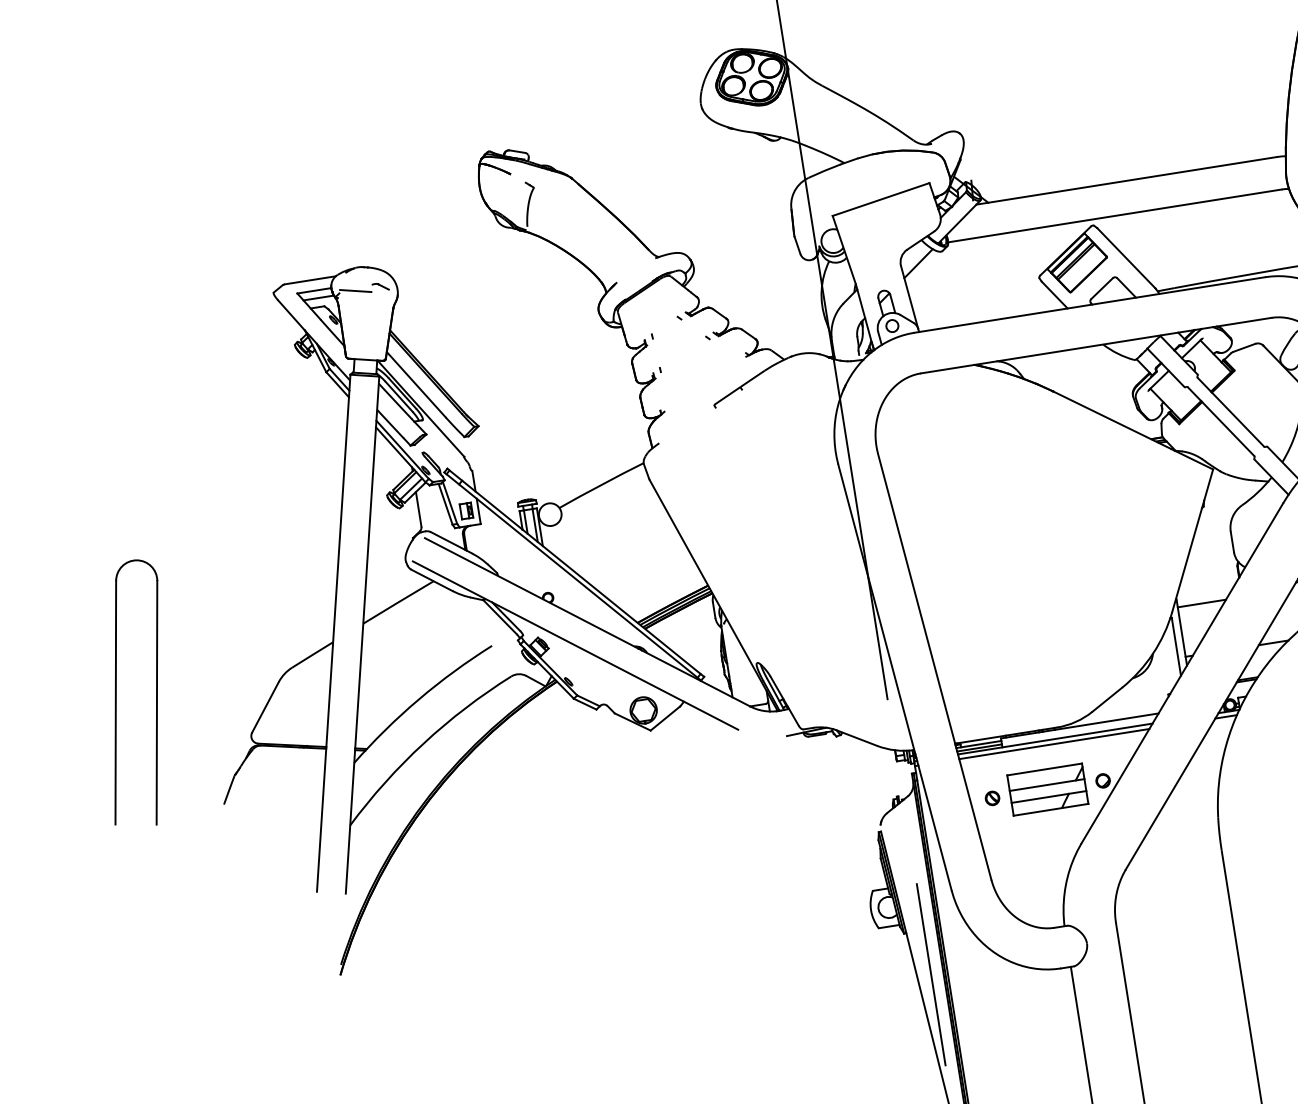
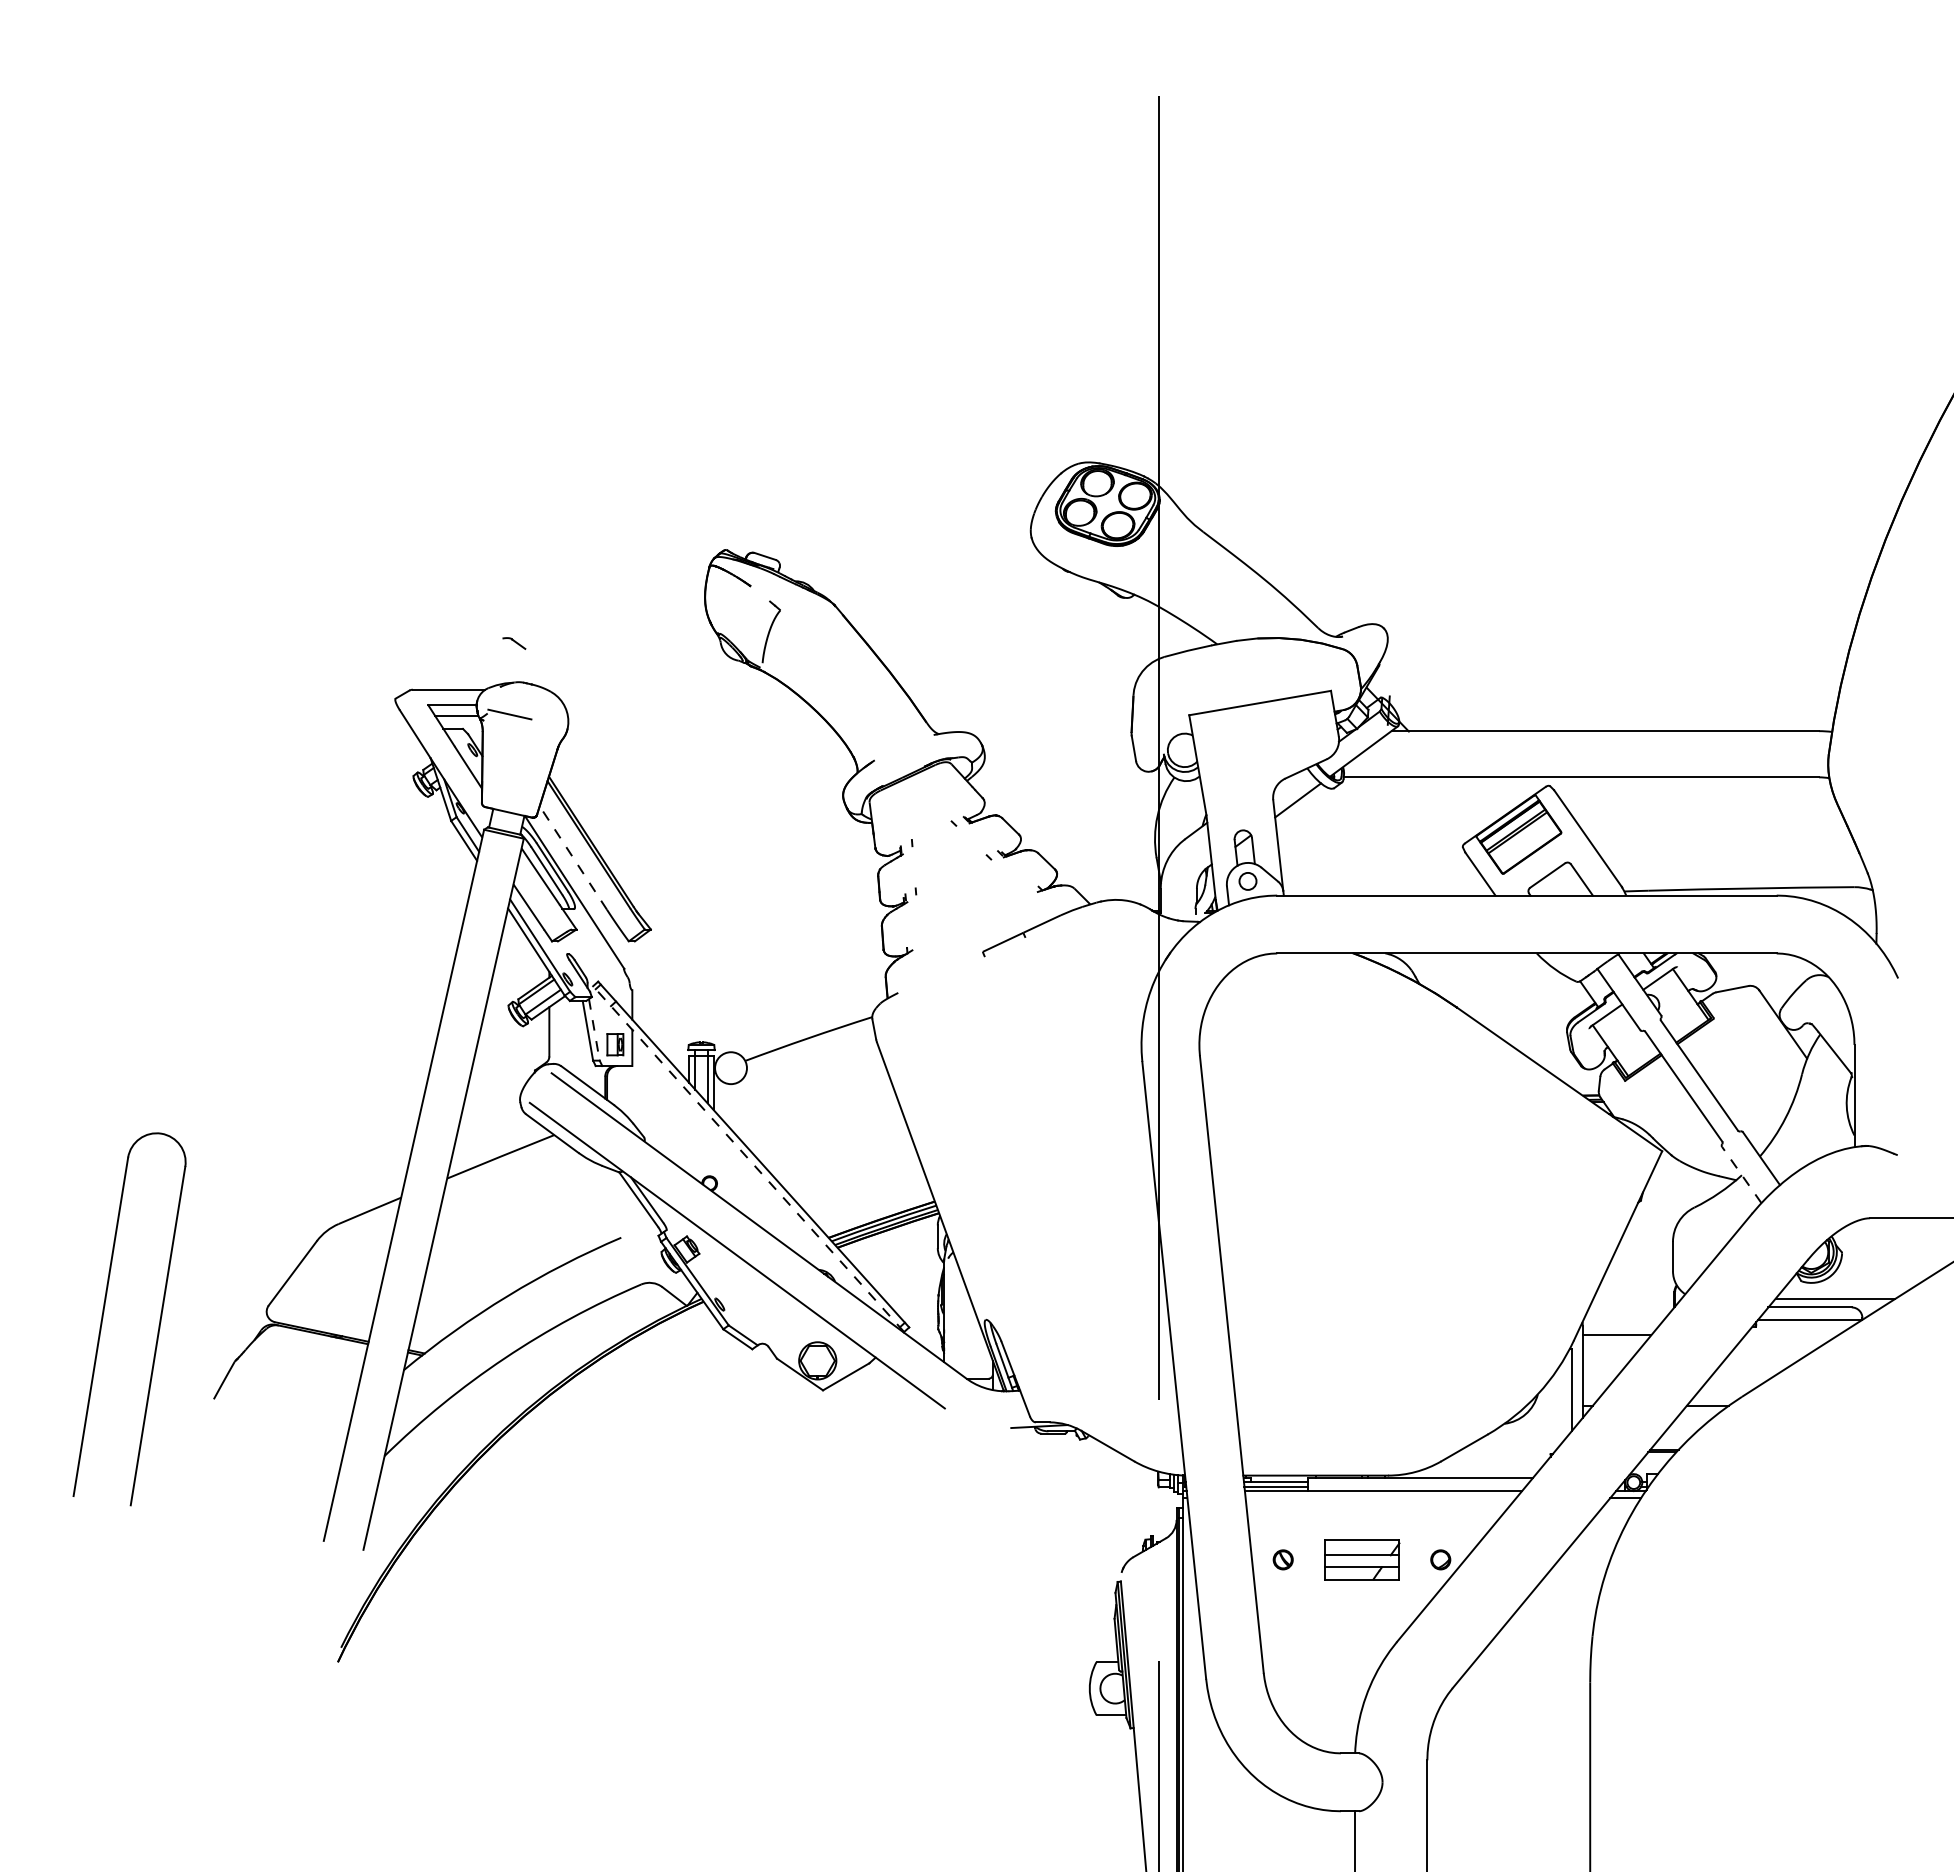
part: (380, 287) -> (514, 643), moved
line: (416, 384) -> (573, 857), solid -> dashed
line: (1271, 476) -> (1741, 1174), solid -> dashed
line: (450, 503) -> (594, 1030), solid -> dashed
line: (572, 576) -> (748, 1159), solid -> dashed
part: (116, 692) -> (104, 1312), moved
line: (1053, 743) -> (1380, 1497), removed
part: (1048, 789) -> (1362, 1559), size x0.7

